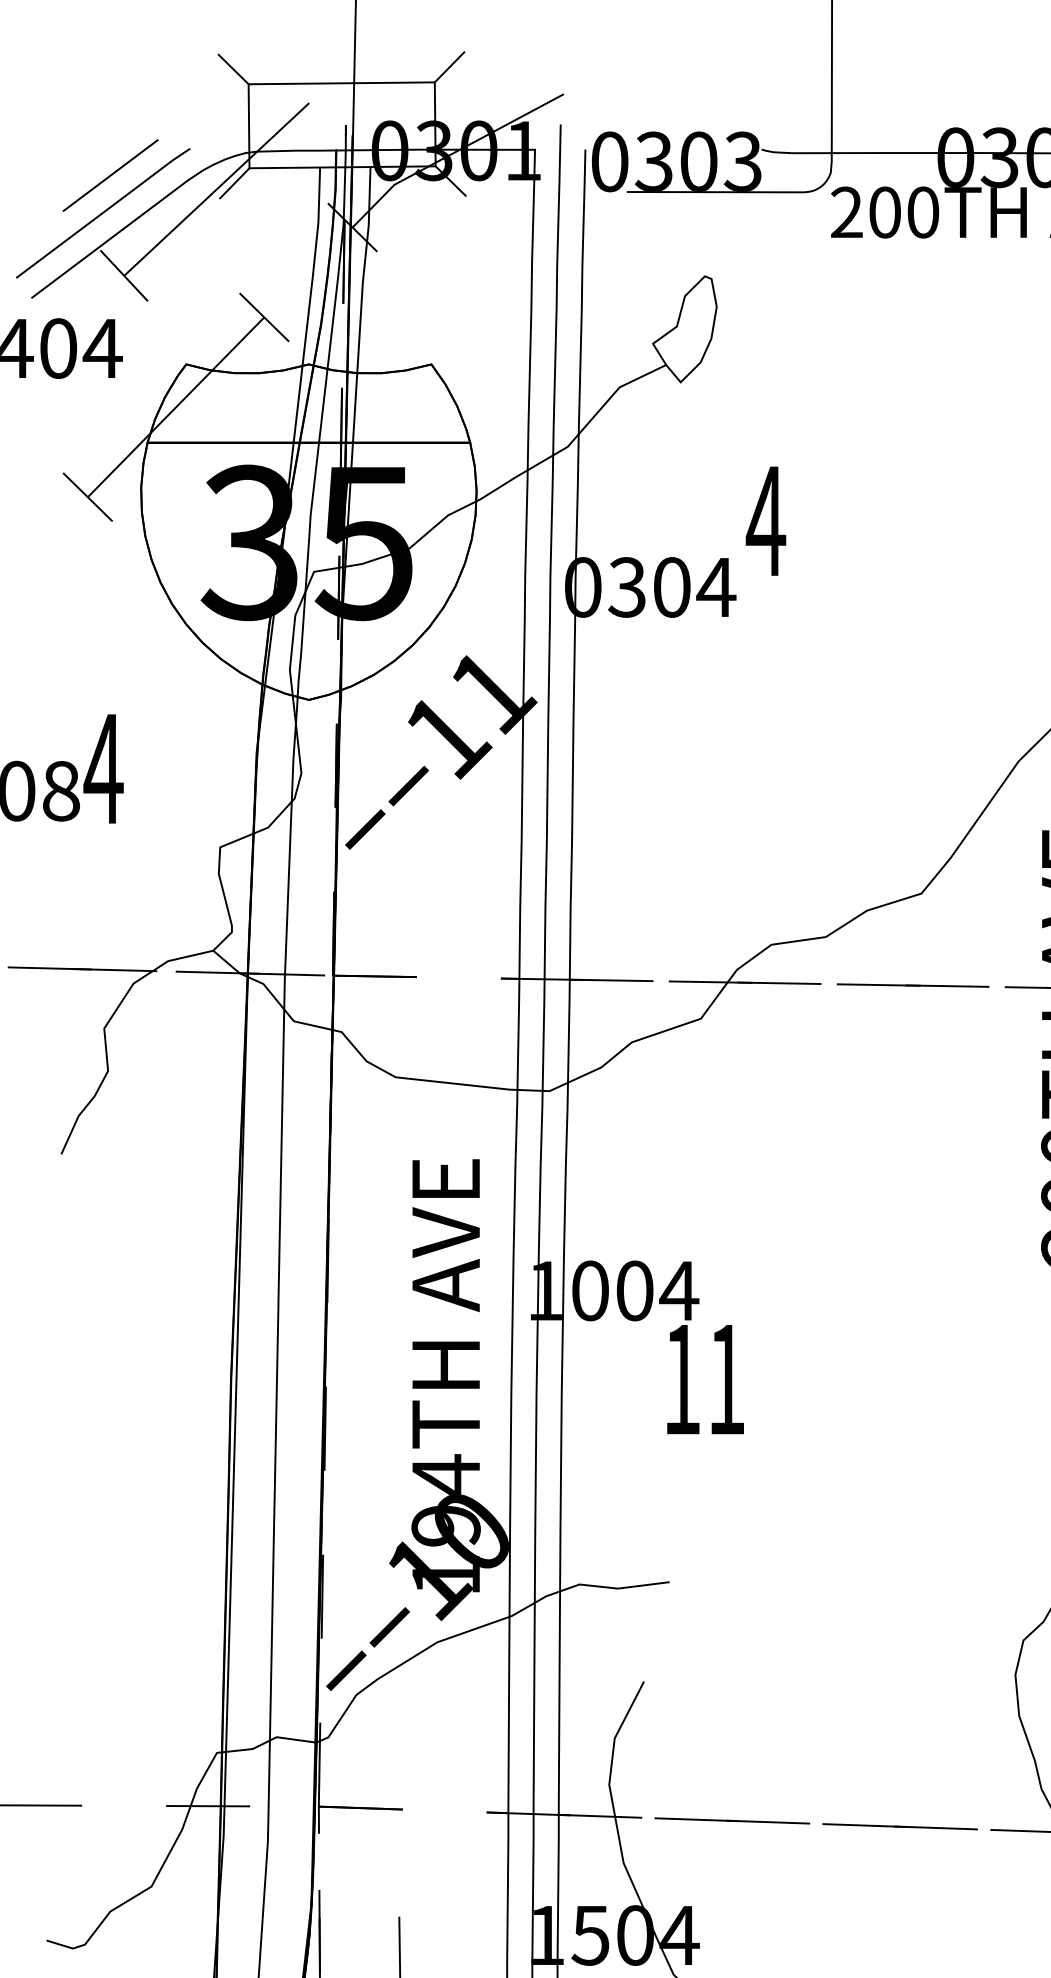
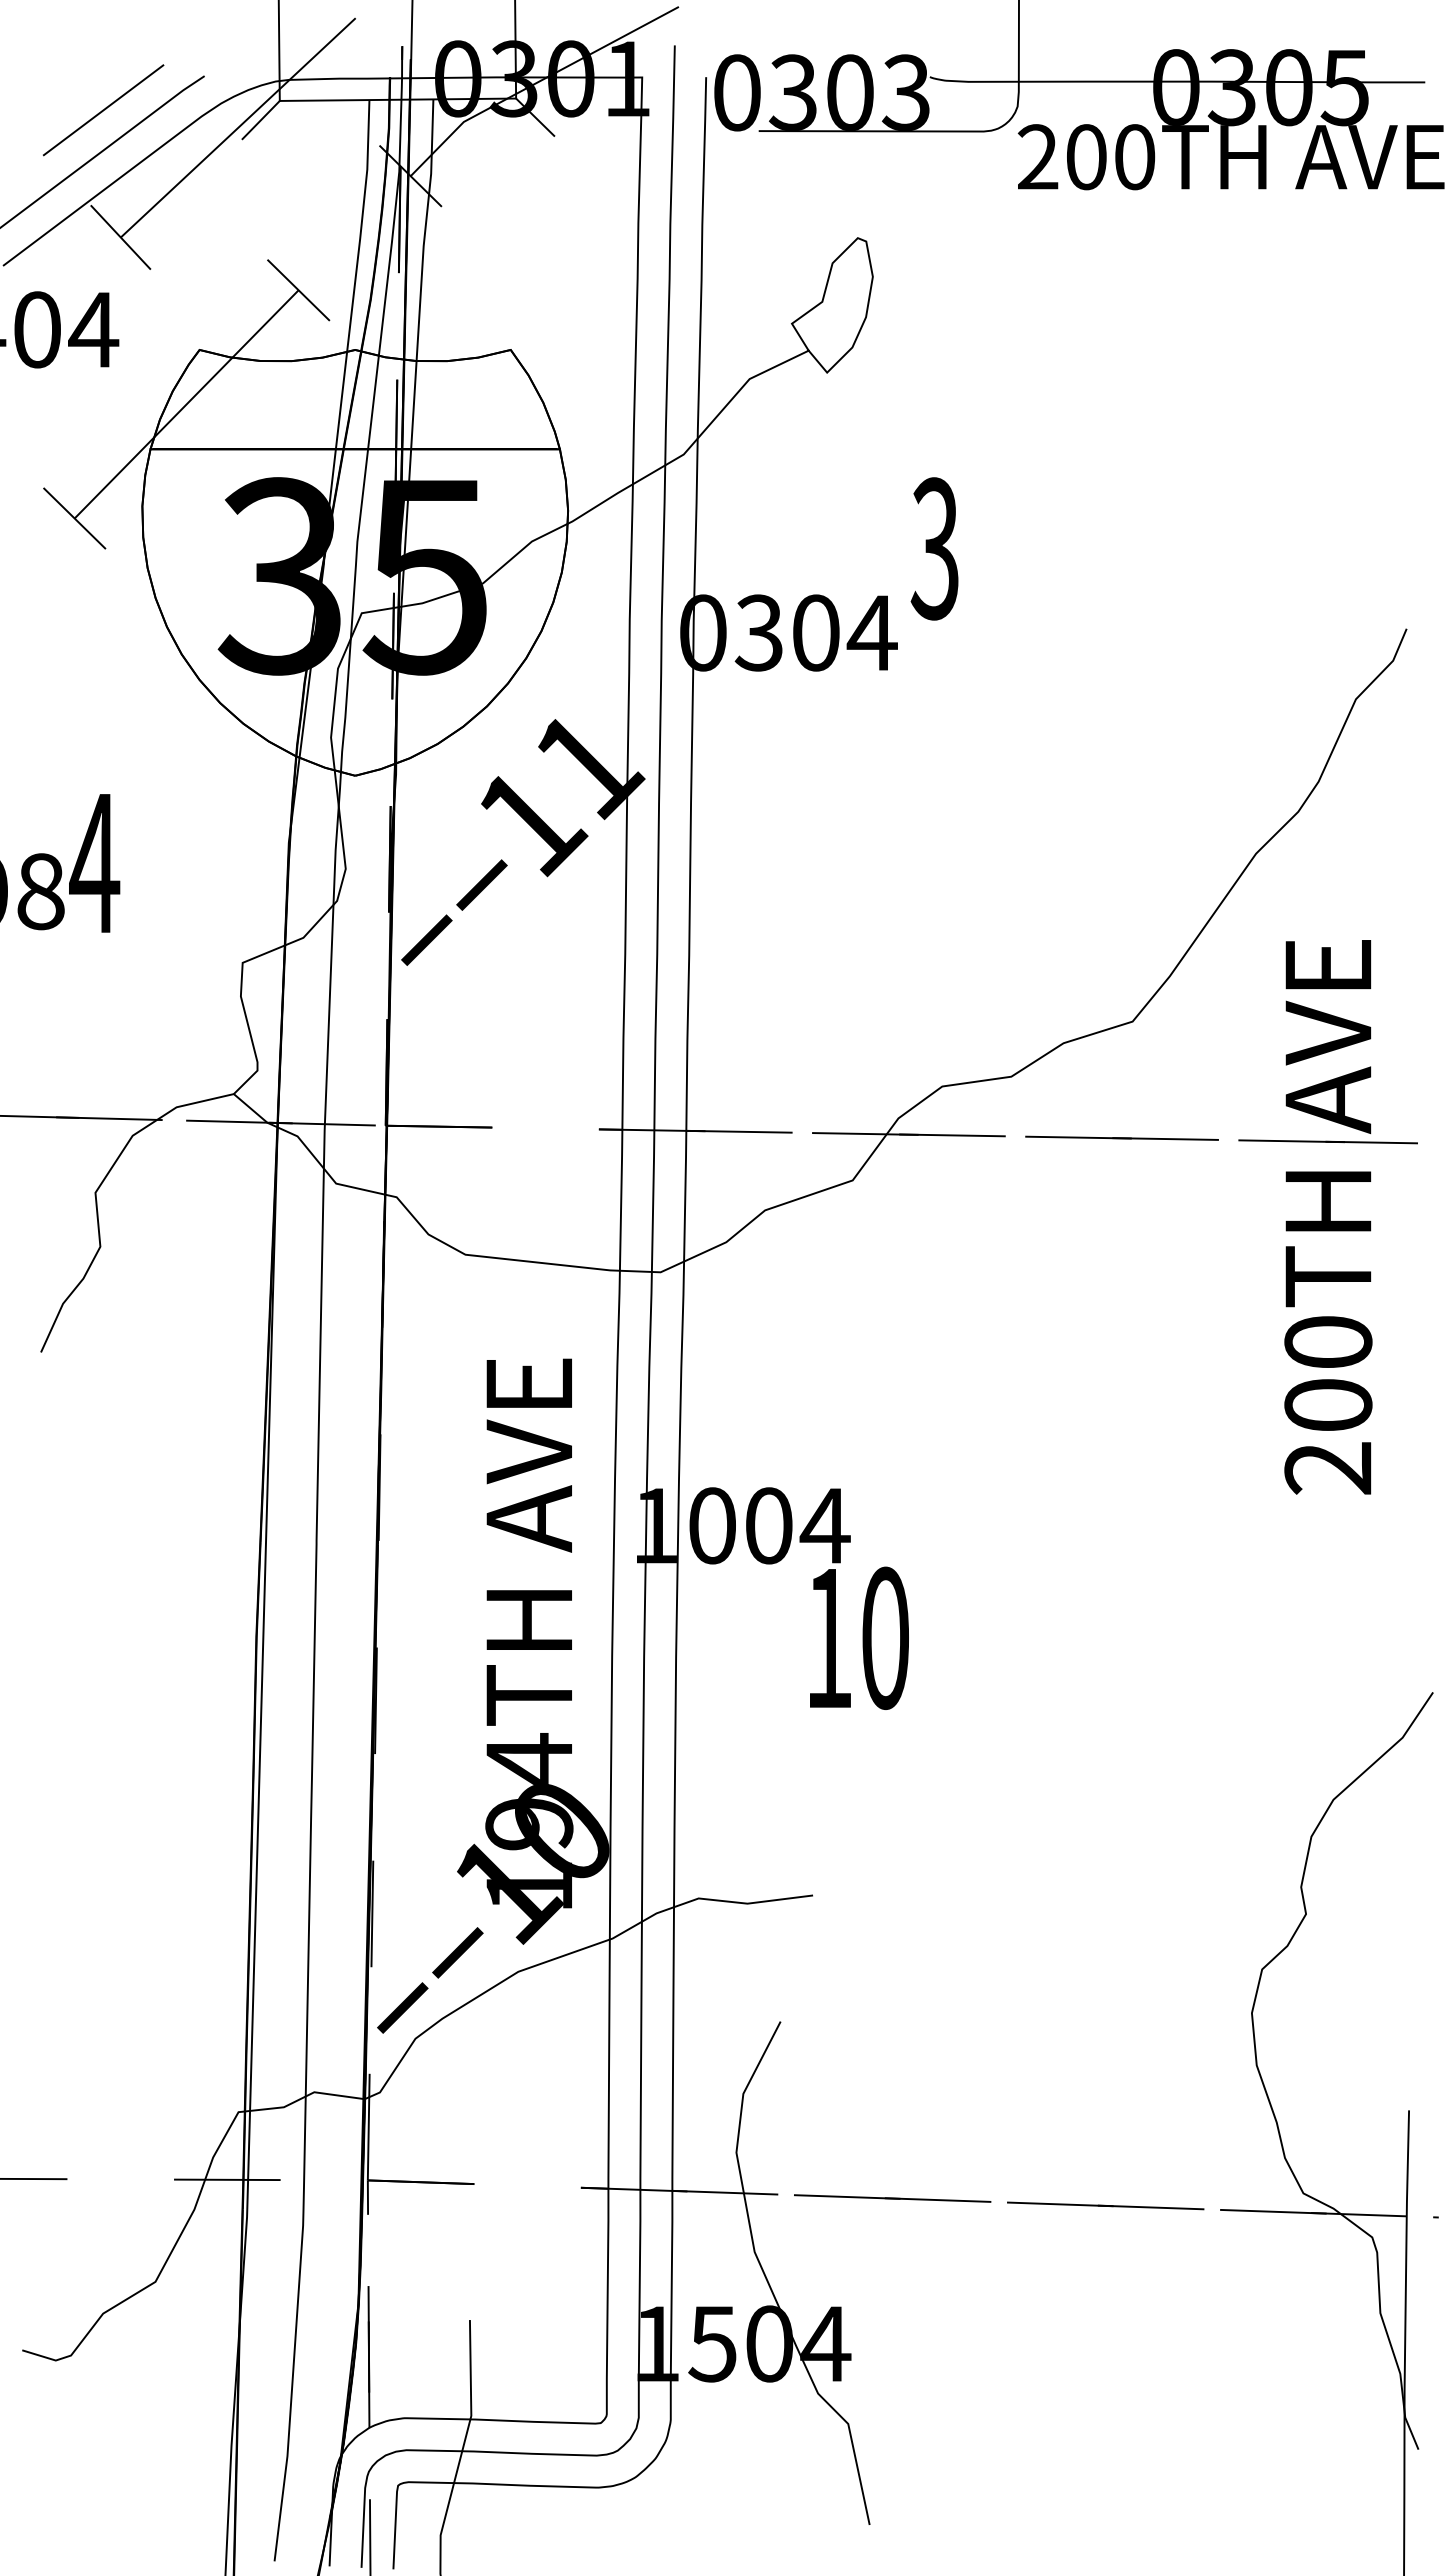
text: (765, 520) -> (934, 548), 4 -> 3
text: (726, 1379) -> (885, 1638), 11 -> 10

